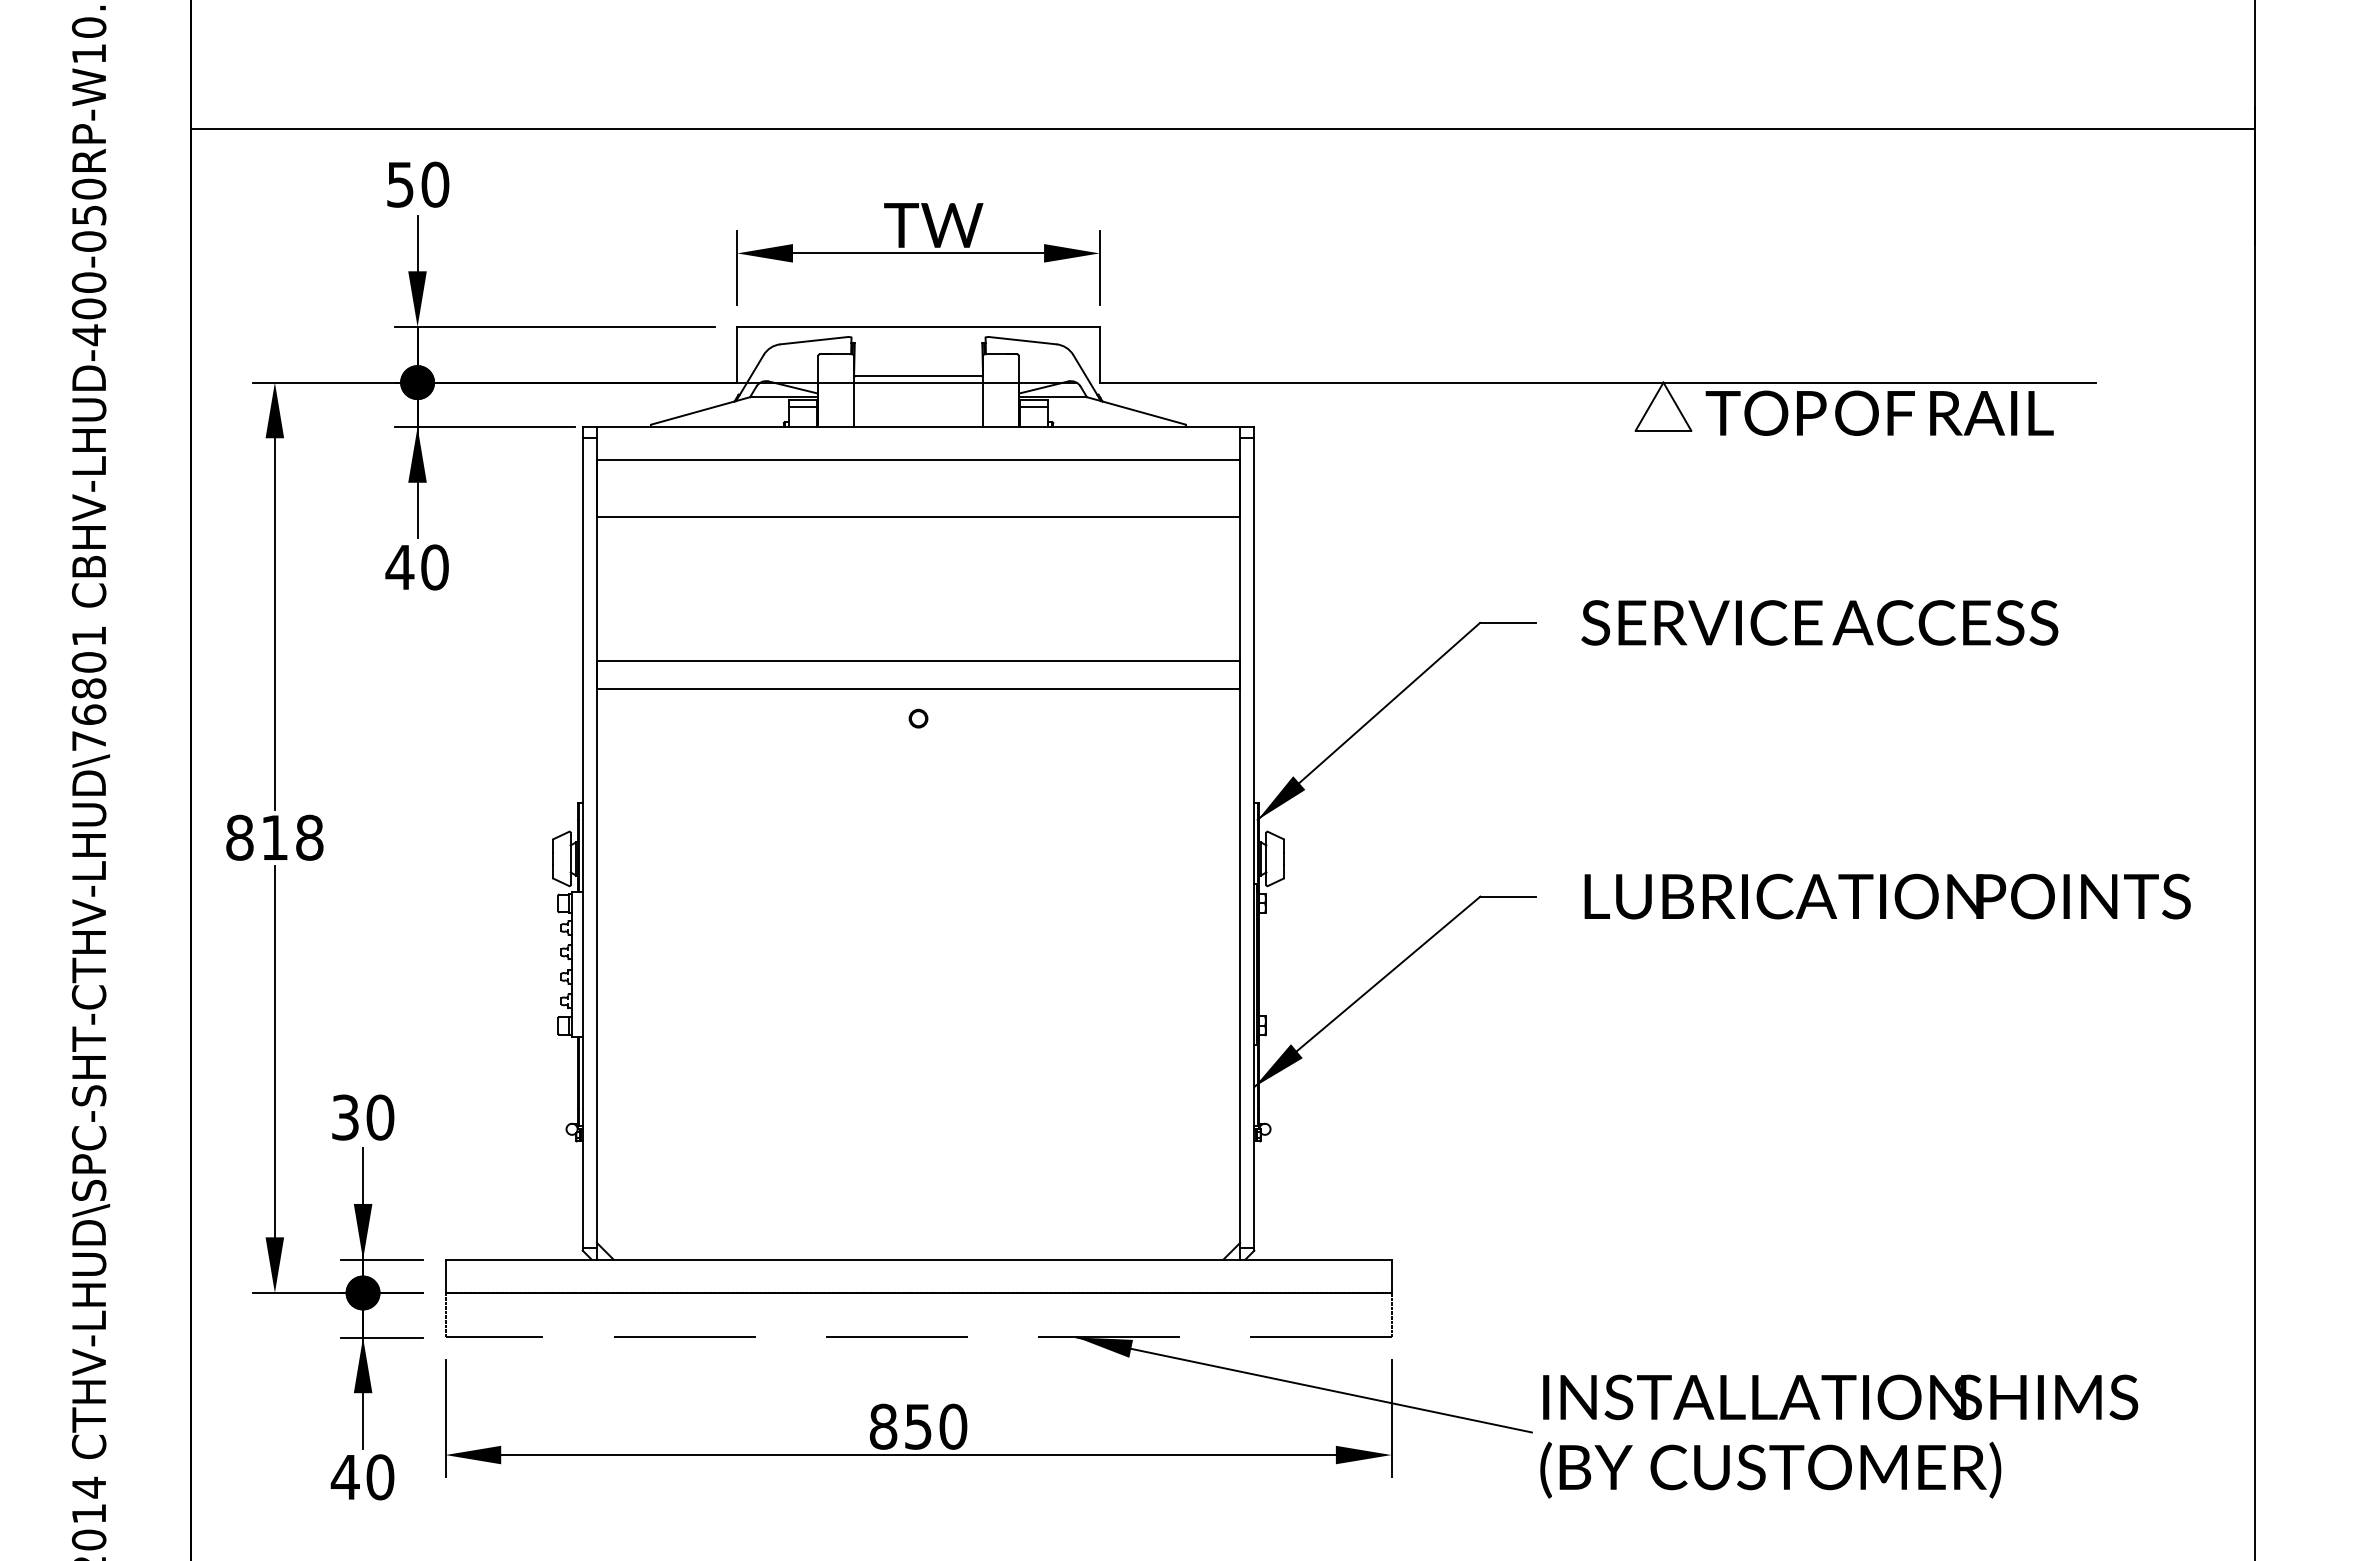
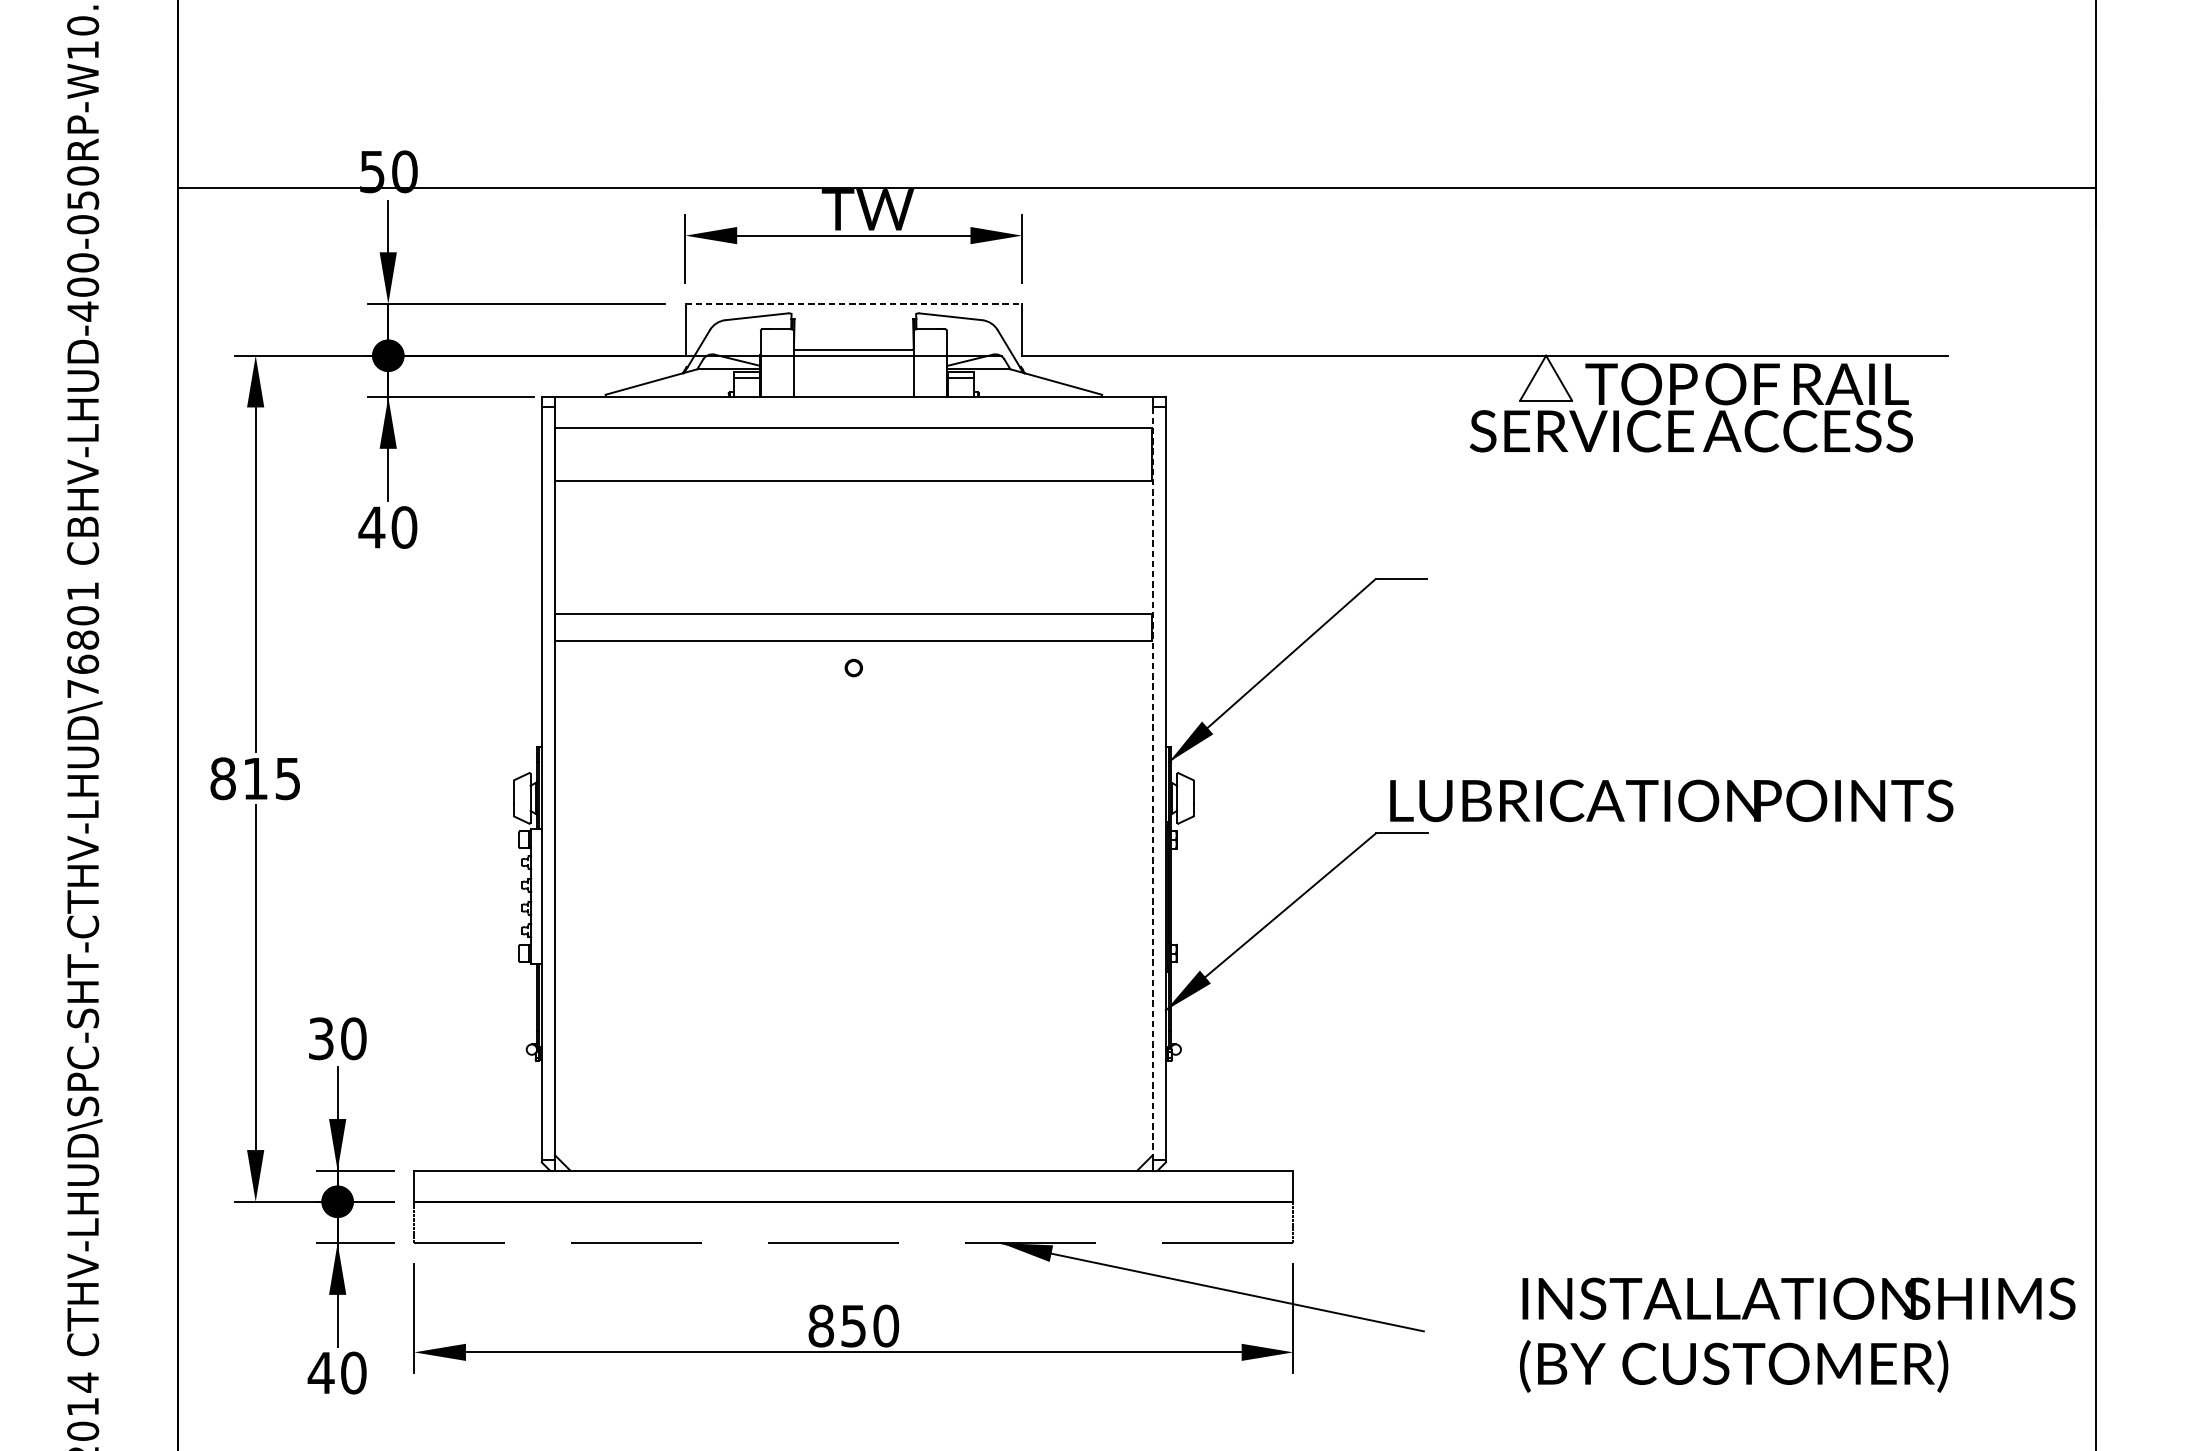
line: (1222, 129) -> (1136, 188), moved
line: (919, 326) -> (854, 303), solid -> dashed
text: (1819, 622) -> (1691, 430), moved
text: (309, 837) -> (287, 778), 818 -> 815
line: (1240, 843) -> (1153, 784), solid -> dashed
text: (1887, 896) -> (1671, 800), moved
text: (1839, 1436) -> (1797, 1335), moved

